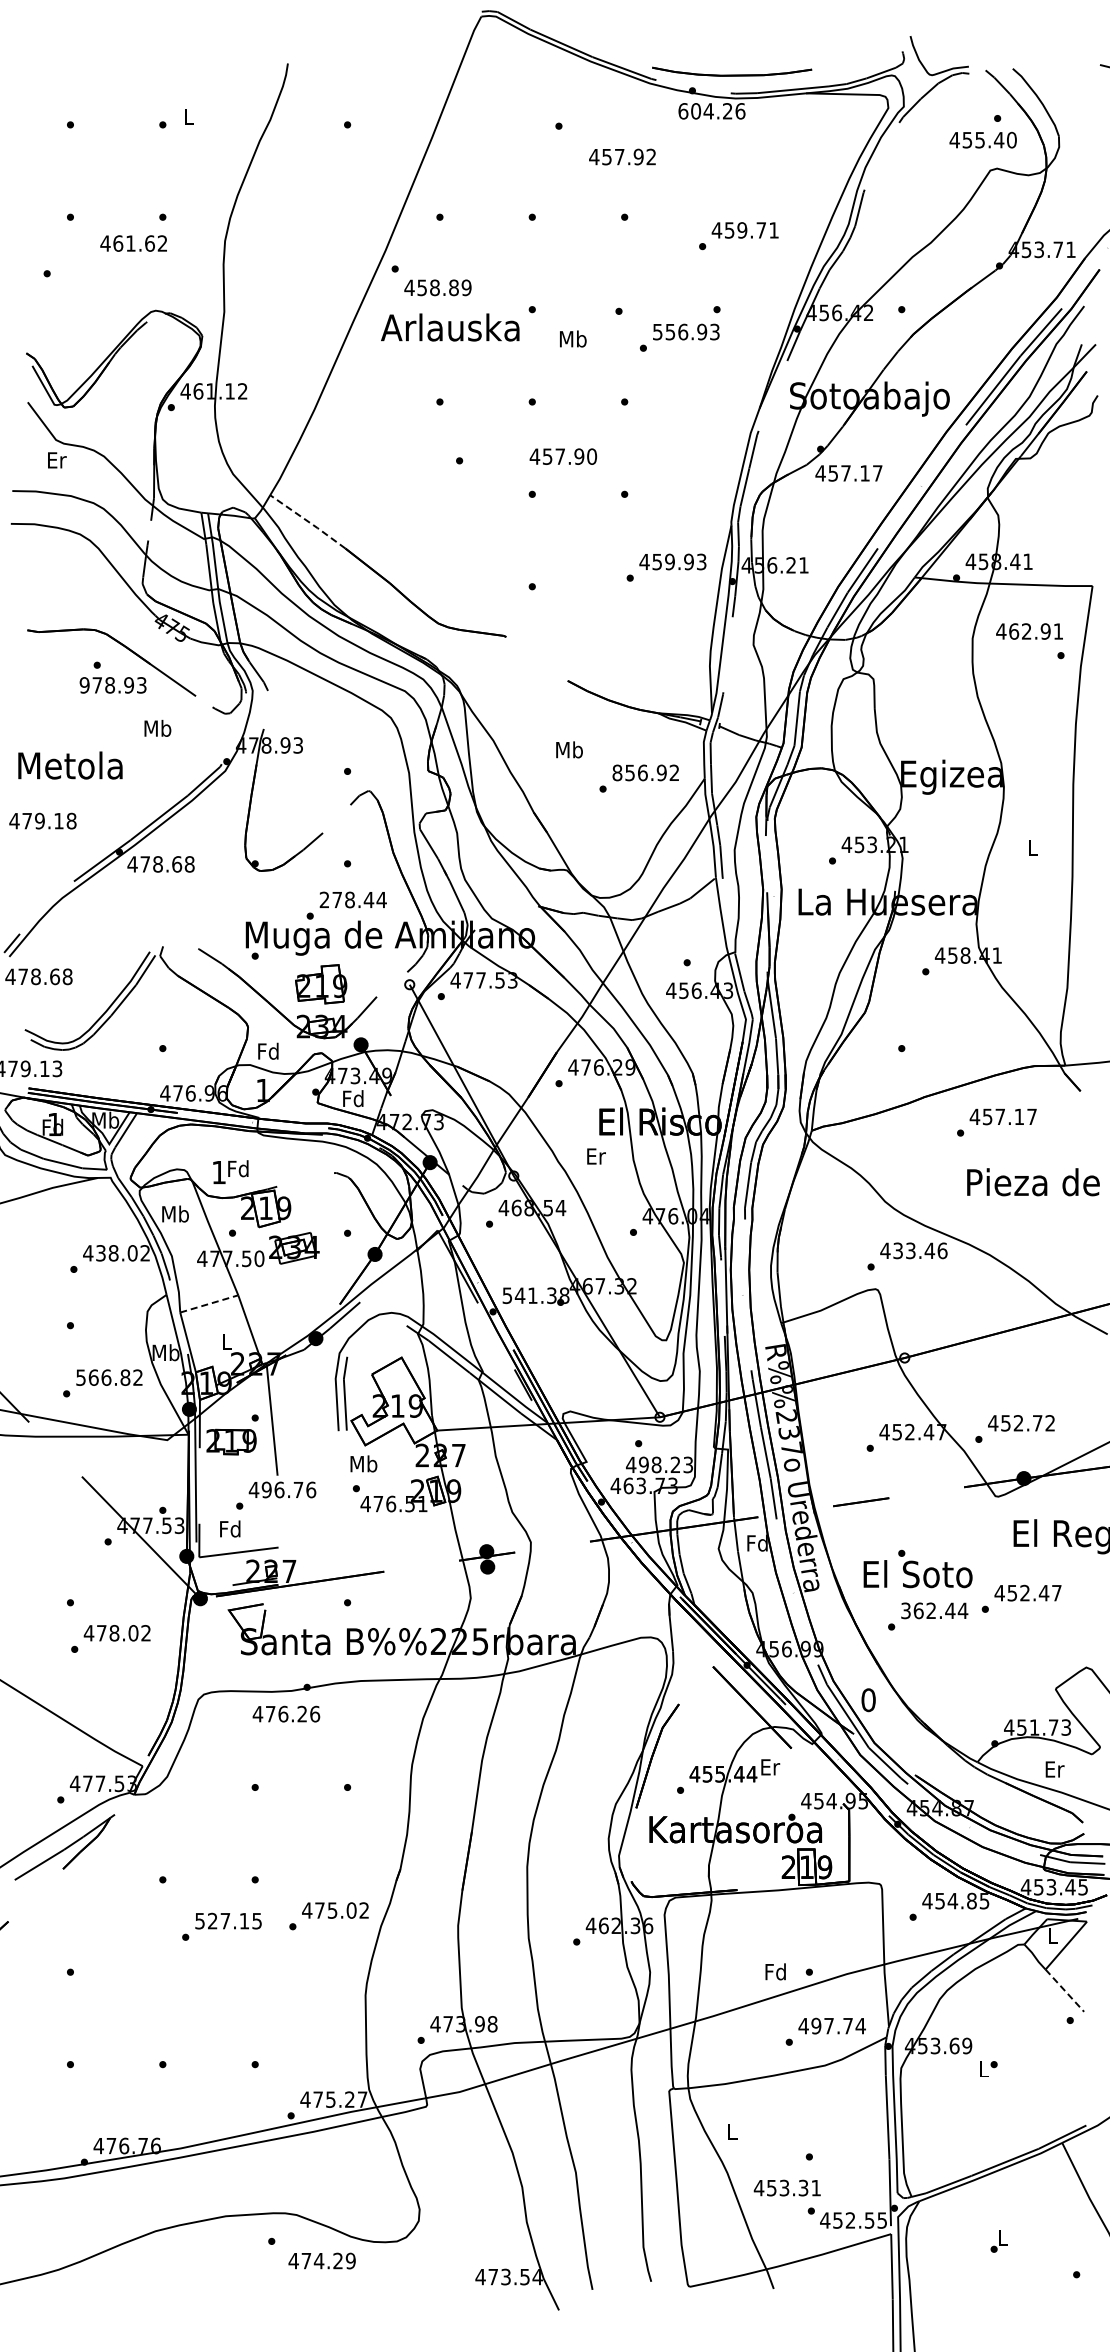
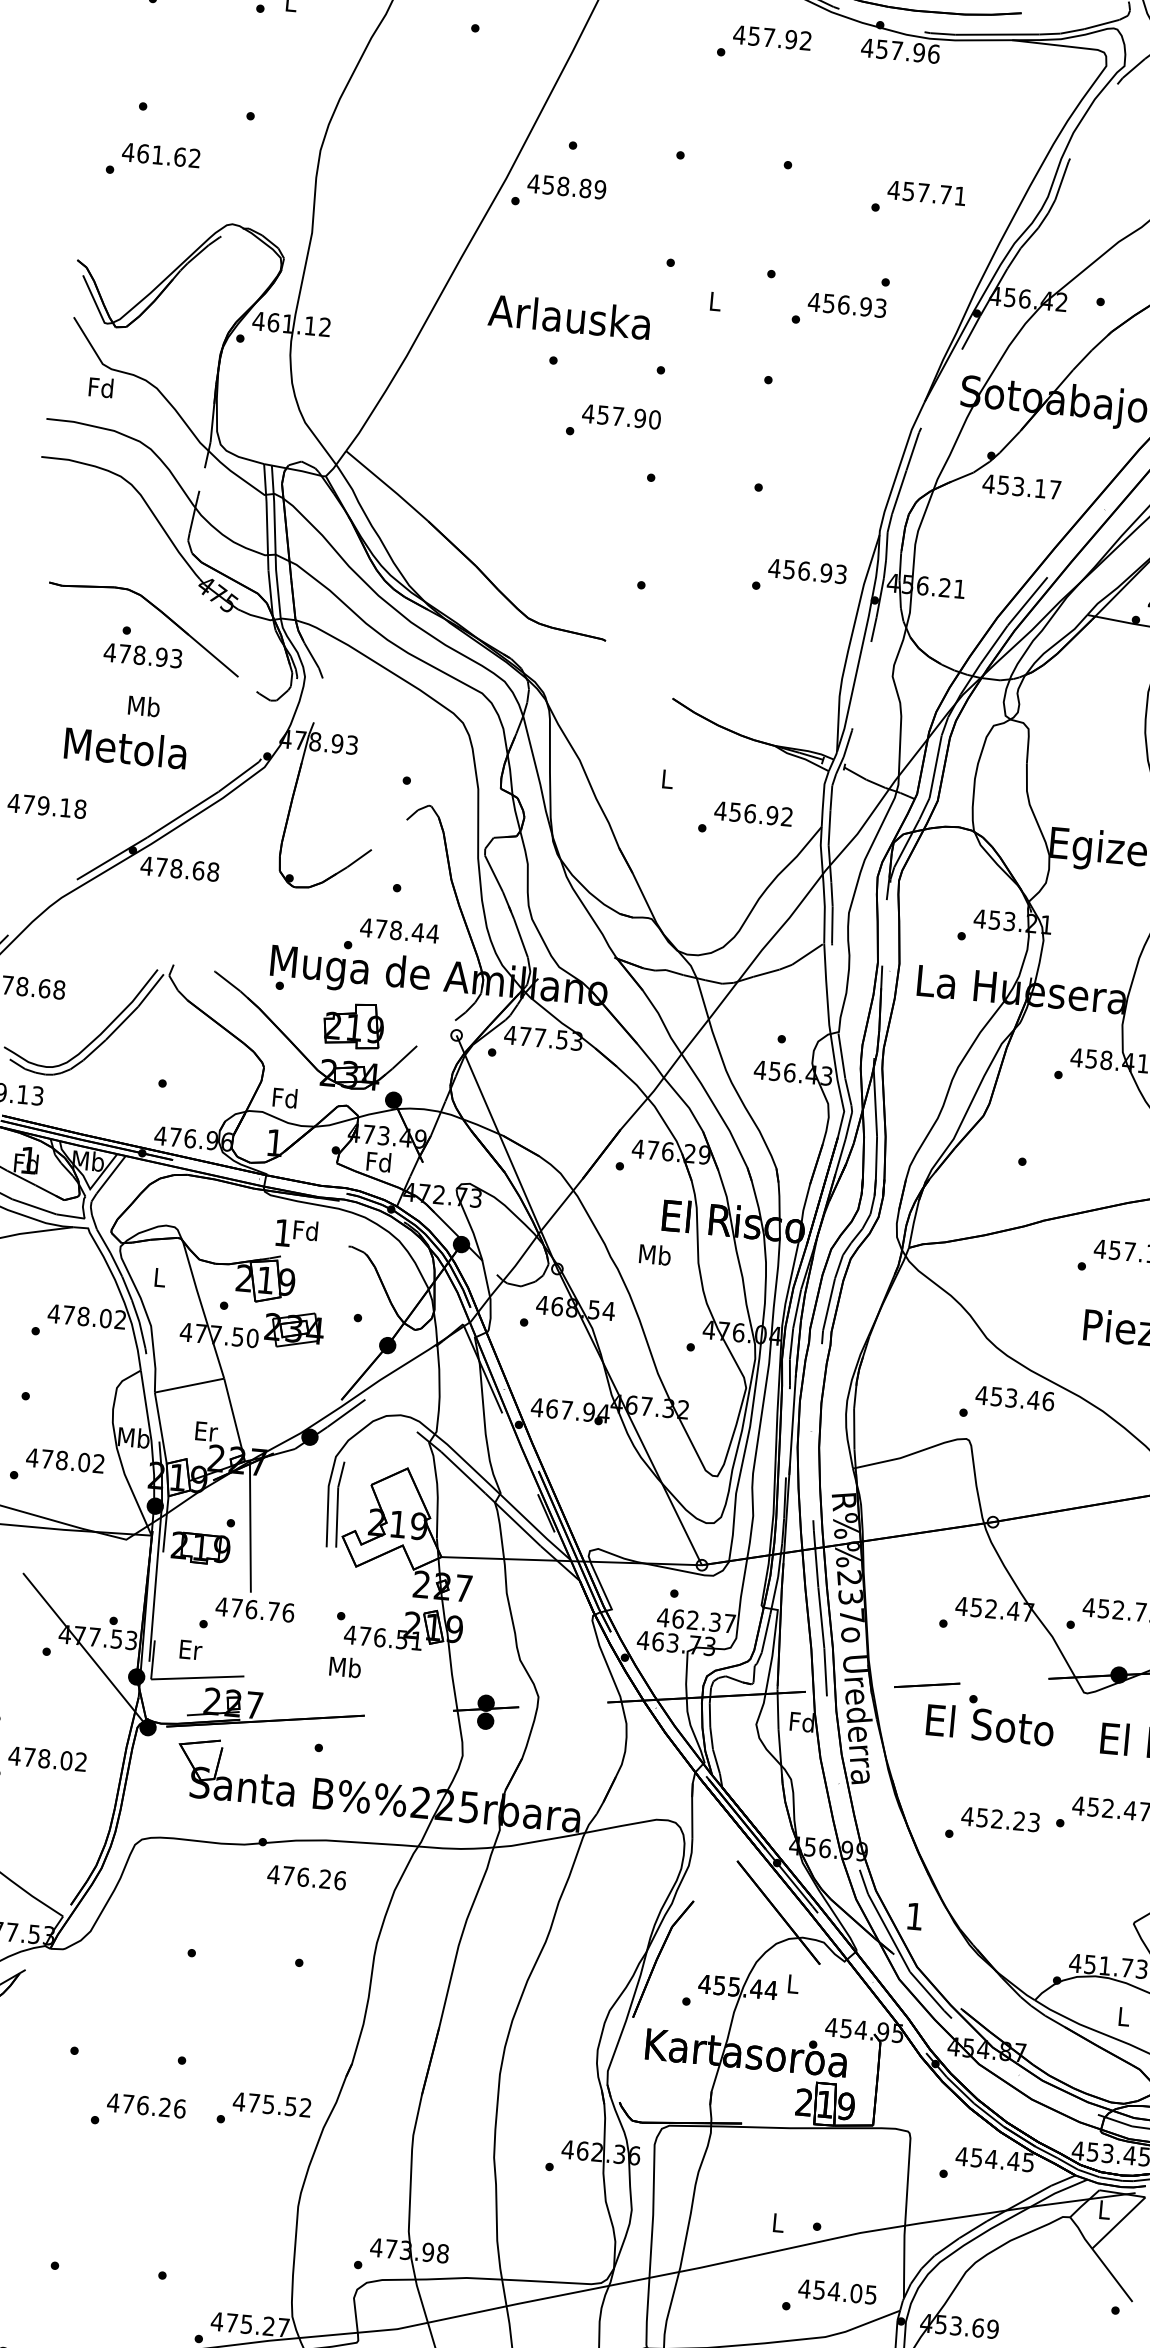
text: (705, 111) -> (893, 50), 604.26 -> 457.96
text: (622, 156) -> (772, 37), moved
text: (742, 230) -> (923, 193), 459.71 -> 457.71
text: (133, 243) -> (160, 155), moved
text: (437, 287) -> (566, 186), moved
text: (450, 327) -> (569, 316), moved
text: (657, 332) -> (813, 302), 556.93 -> 456.93
text: (573, 338) -> (715, 300), Mb -> L
text: (563, 456) -> (621, 416), moved
text: (56, 459) -> (101, 386), Er -> Fd
text: (845, 473) -> (1017, 486), 457.17 -> 453.17
line: (308, 521) -> (387, 485), dashed -> solid
text: (670, 561) -> (804, 570), 459.93 -> 456.93
text: (84, 685) -> (109, 652), 978.93 -> 478.93
text: (157, 728) -> (143, 706), moved
text: (569, 749) -> (667, 778), Mb -> L
text: (70, 765) -> (125, 748), moved
text: (617, 772) -> (720, 810), 856.92 -> 456.92
text: (324, 899) -> (366, 927), 278.44 -> 478.44
text: (595, 1155) -> (654, 1253), Er -> Mb
text: (230, 1171) -> (296, 1232), moved
text: (175, 1213) -> (159, 1276), Mb -> L
text: (897, 1250) -> (996, 1396), 433.46 -> 453.46
text: (100, 1253) -> (68, 1315), 438.02 -> 478.02
text: (535, 1295) -> (570, 1410), 541.38 -> 467.94
line: (209, 1303) -> (189, 1385), dashed -> solid
text: (227, 1341) -> (206, 1431), L -> Er
text: (102, 1377) -> (57, 1459), 566.82 -> 478.02
text: (363, 1463) -> (344, 1666), moved
text: (666, 1464) -> (704, 1620), 498.23 -> 462.37
text: (266, 1489) -> (236, 1607), 496.76 -> 476.76
text: (230, 1528) -> (190, 1649), Fd -> Er
text: (917, 1568) -> (990, 1718), moved
text: (934, 1610) -> (1000, 1819), 362.44 -> 452.23
text: (868, 1700) -> (914, 1916), 0 -> 1
text: (286, 1713) -> (307, 1876), moved
text: (770, 1767) -> (793, 1984), Er -> L
text: (1054, 1769) -> (1123, 2016), Er -> L
text: (971, 1900) -> (1013, 2160), 454.85 -> 454.45
text: (351, 1910) -> (290, 2106), 475.02 -> 475.52
text: (228, 1920) -> (146, 2105), 527.15 -> 476.26
text: (775, 1971) -> (777, 2222), Fd -> L
line: (1064, 1990) -> (1111, 2275), dashed -> solid
text: (838, 2025) -> (845, 2291), 497.74 -> 454.05

